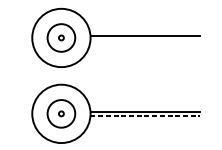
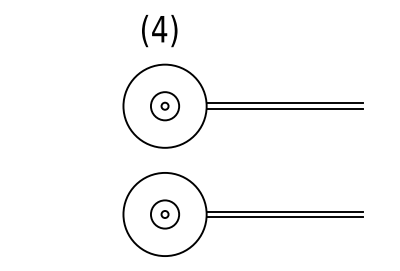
circle: (61, 38) -> (164, 106), size x0.71
line: (145, 40) -> (284, 109), added
circle: (61, 113) -> (164, 214), size x0.71
line: (145, 115) -> (285, 217), dashed -> solid

